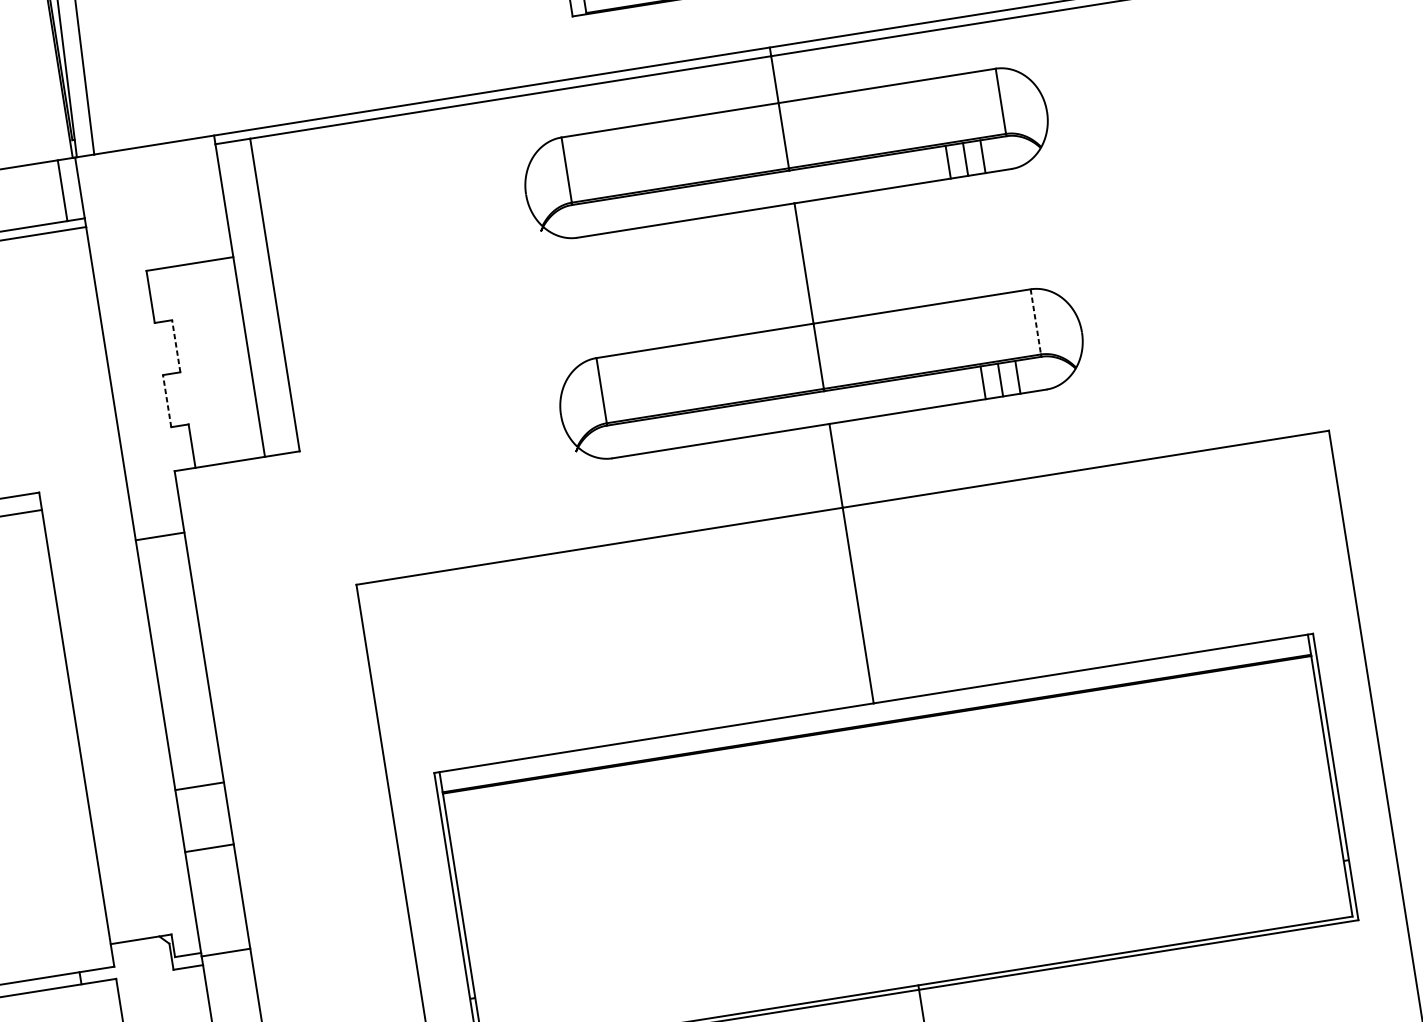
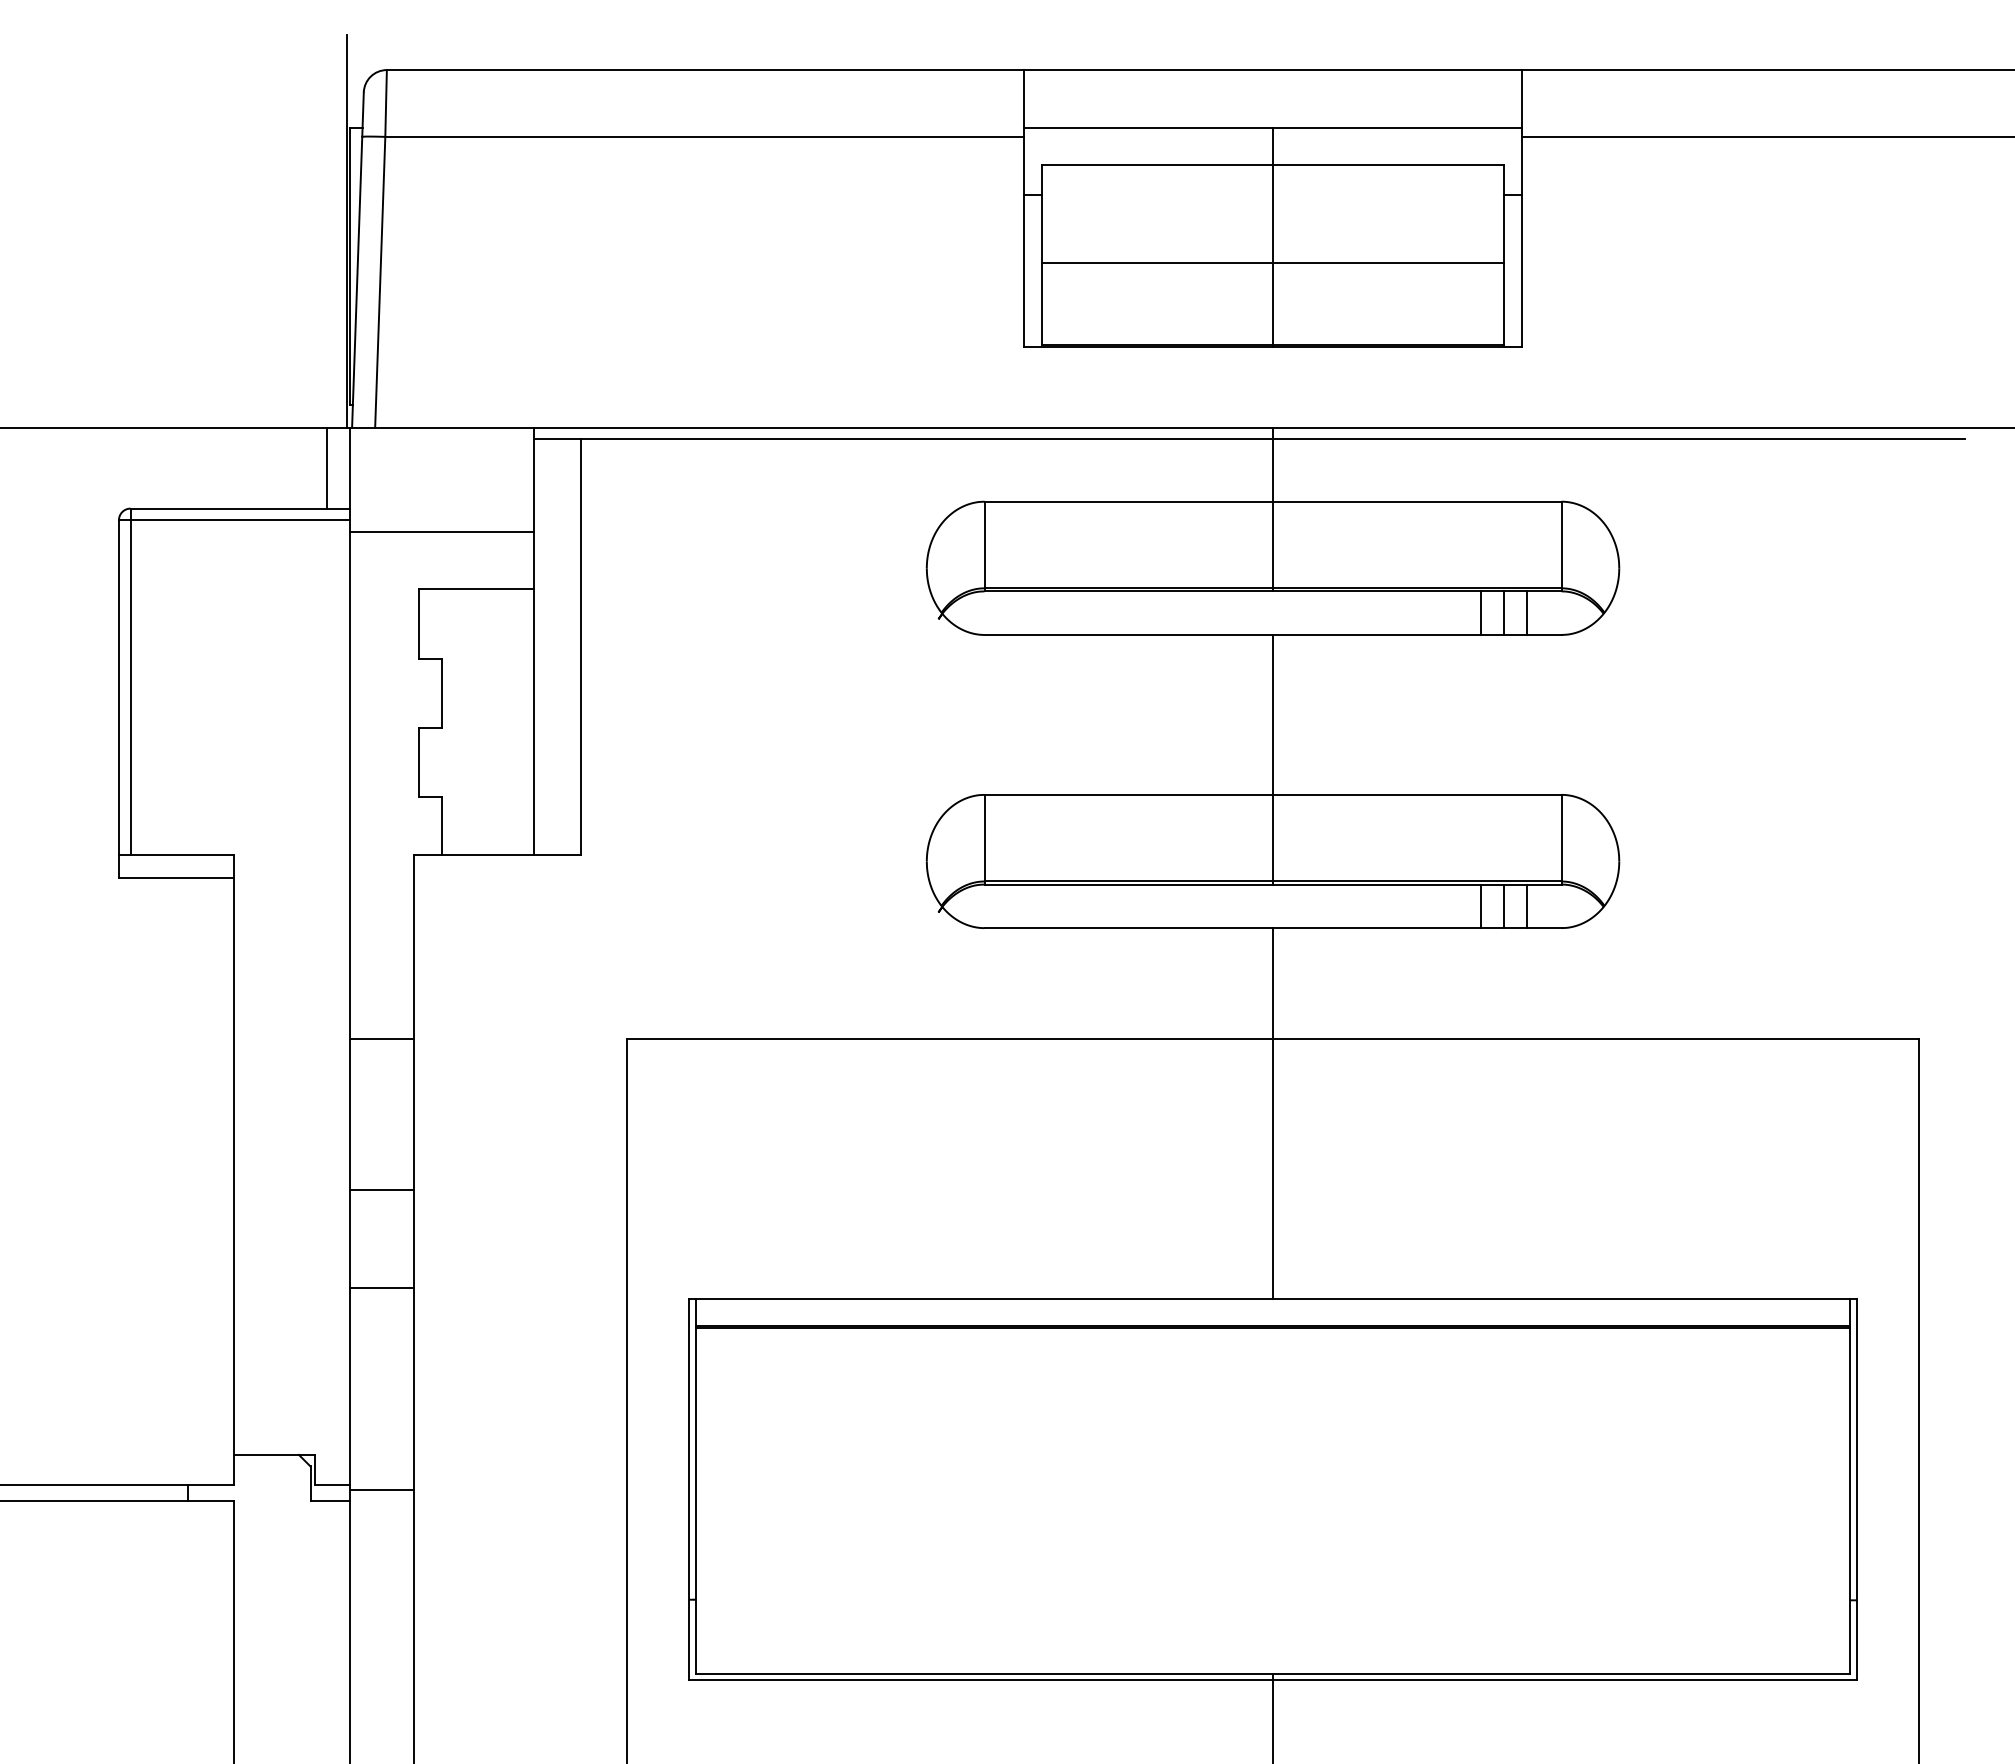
line: (156, 224) -> (441, 531), added
line: (1035, 322) -> (1561, 838), dashed -> solid
line: (176, 346) -> (442, 693), dashed -> solid
line: (167, 401) -> (419, 762), dashed -> solid
line: (159, 536) -> (381, 1039), moved
line: (199, 786) -> (381, 1189), moved
line: (208, 848) -> (381, 1287), moved

